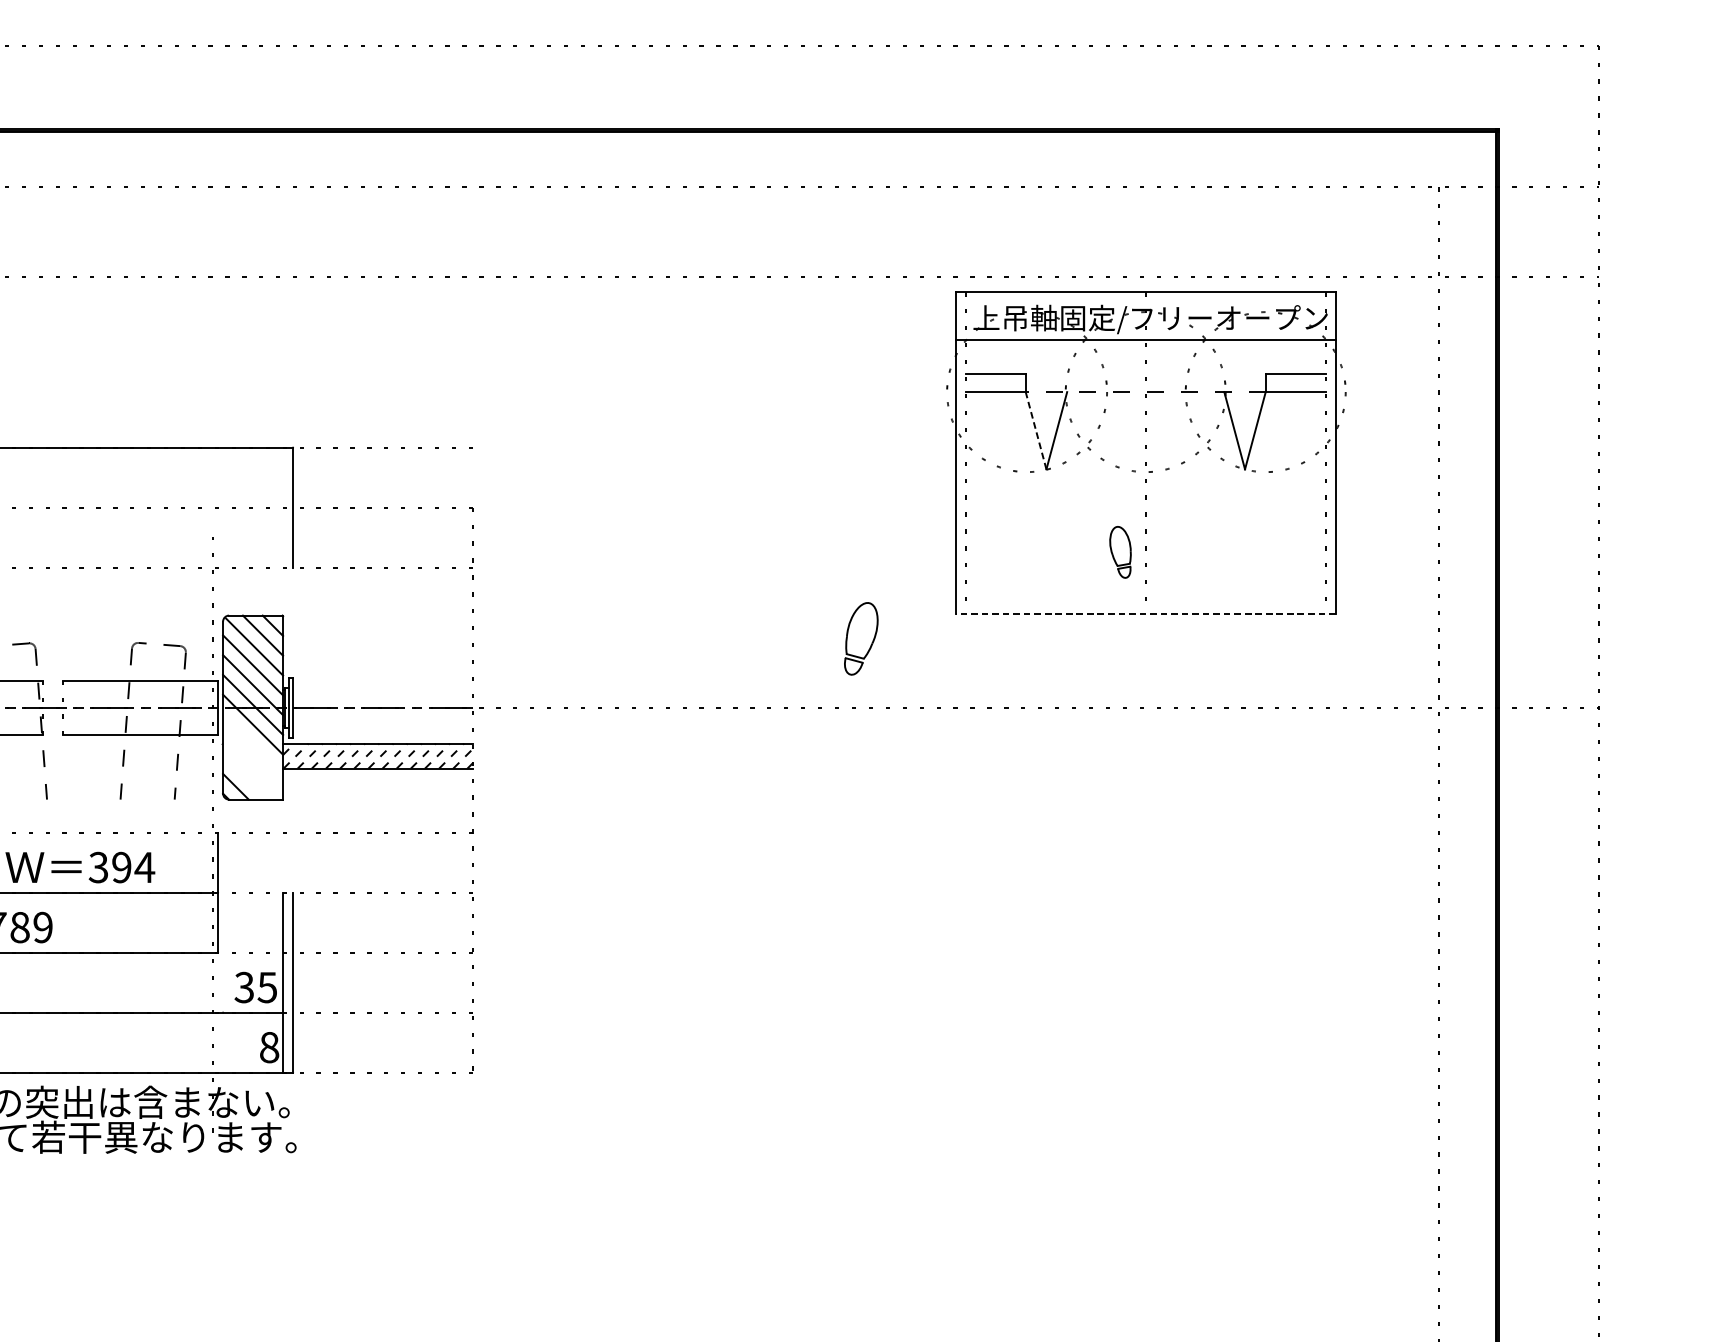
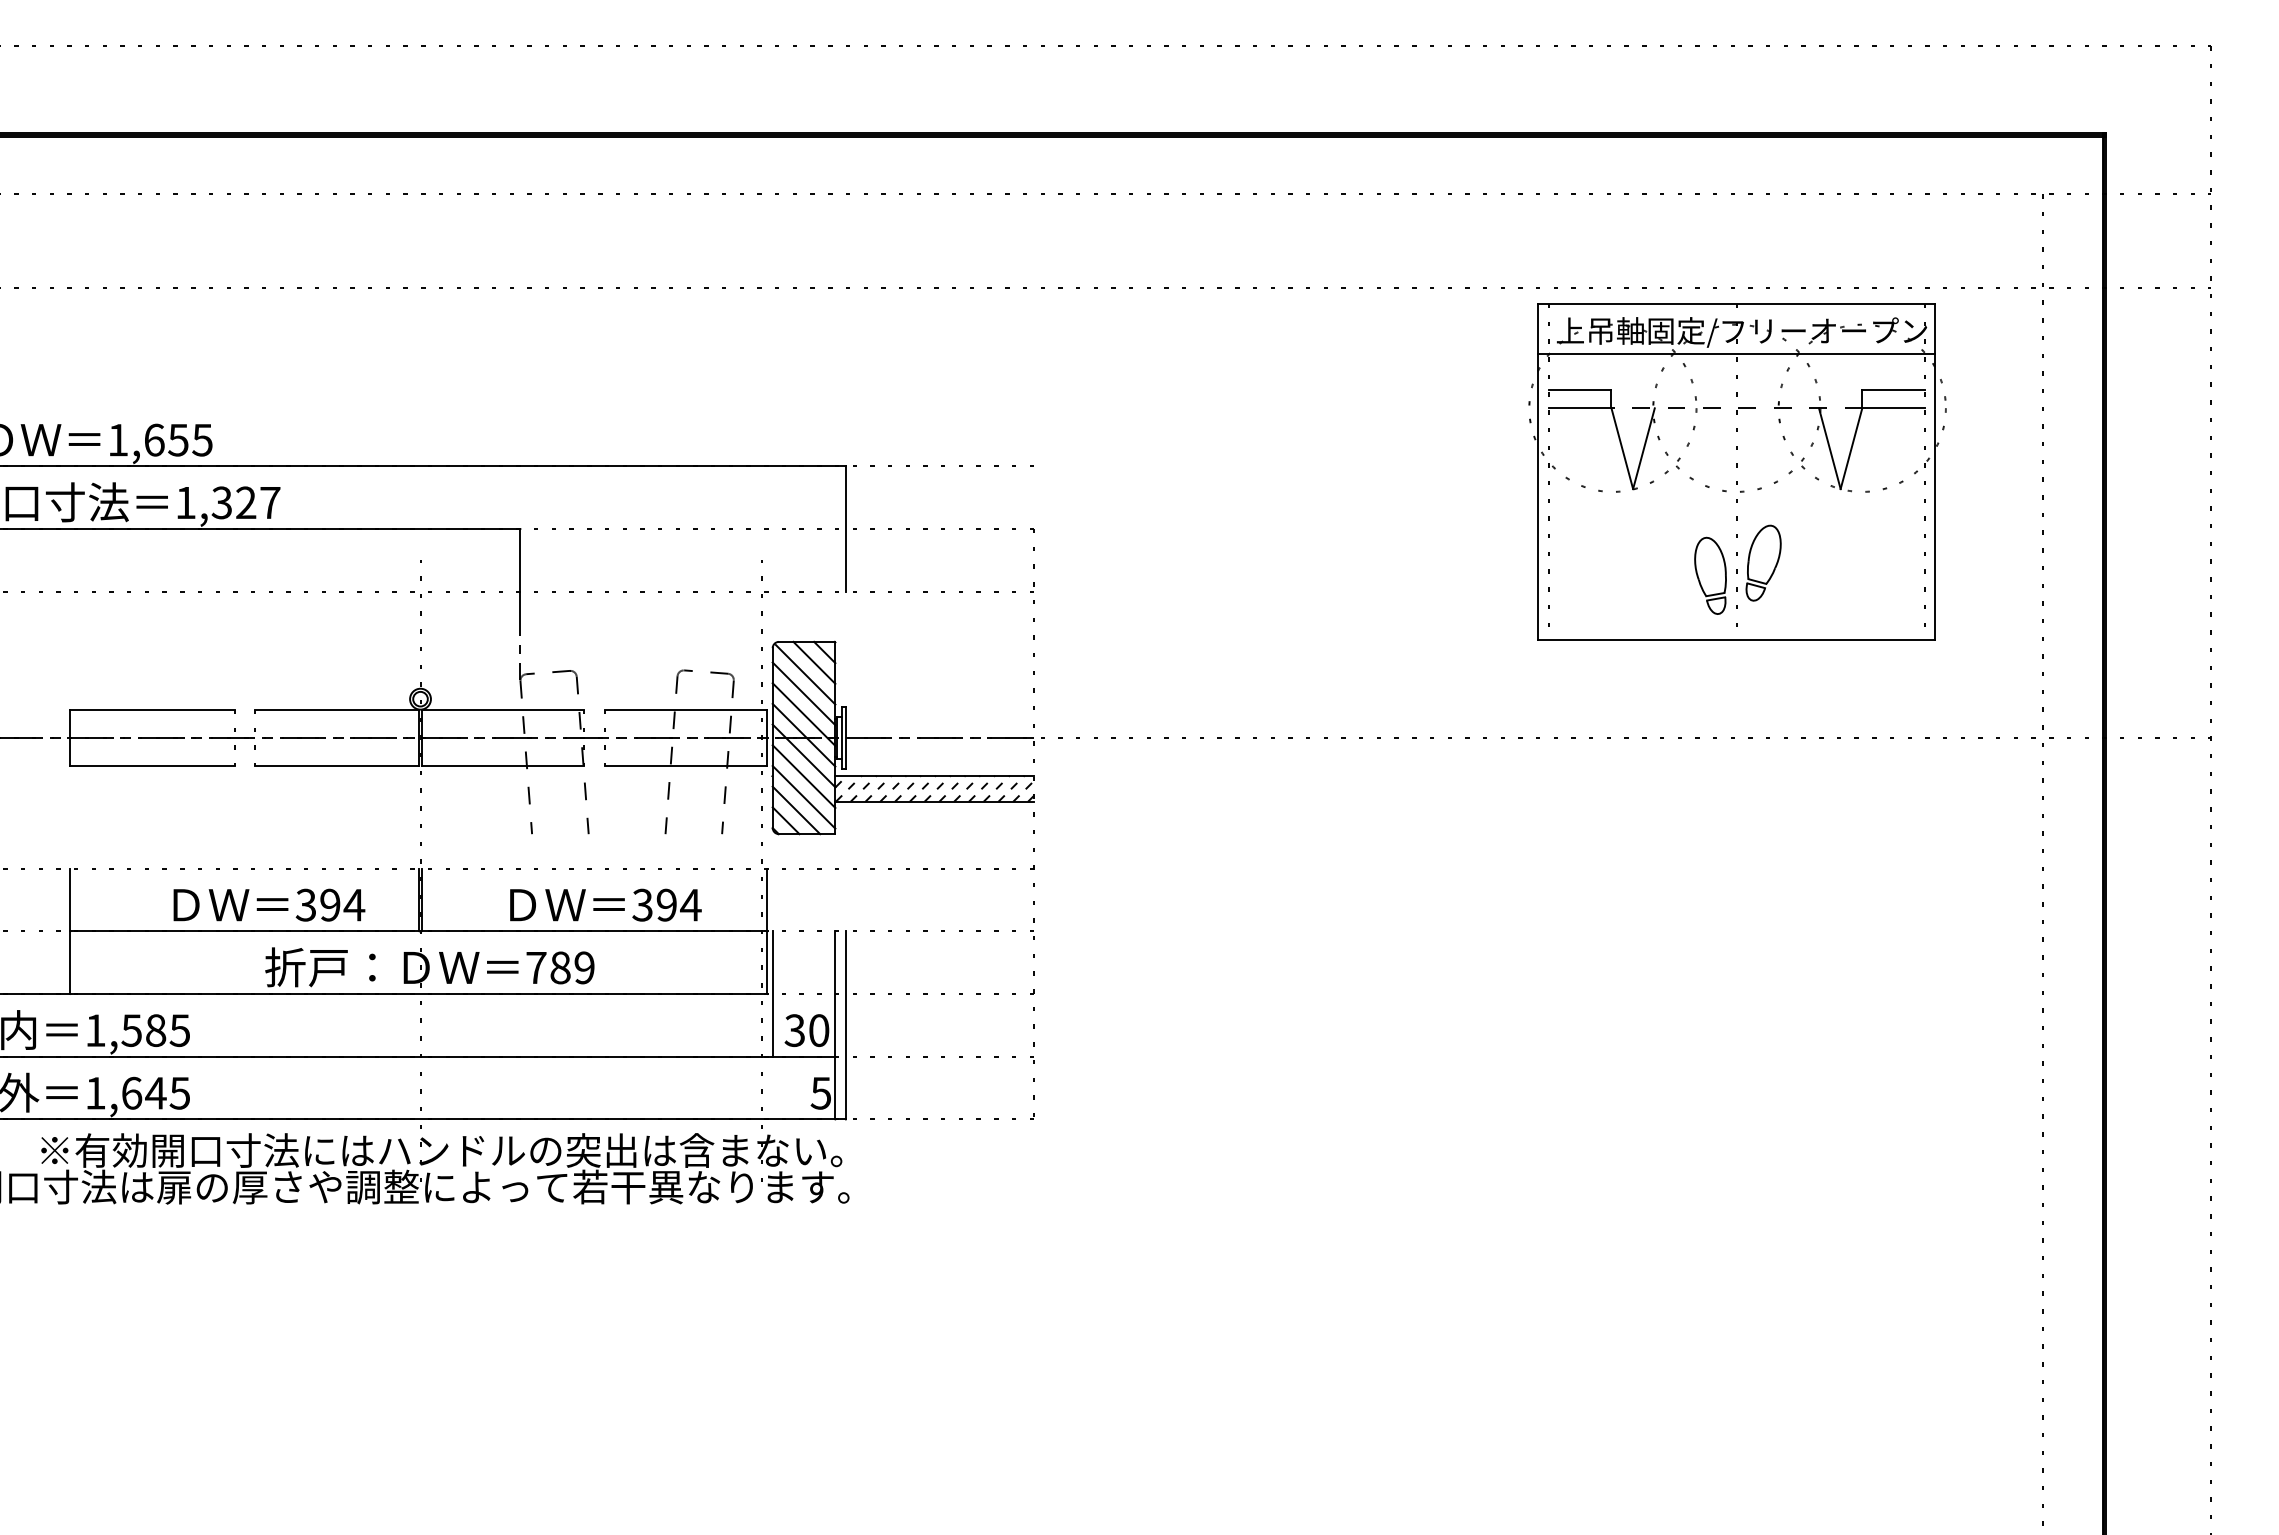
line: (1036, 430) -> (1622, 448), dashed -> solid
part: (1120, 552) -> (1710, 575), size x1.43
line: (1145, 614) -> (1736, 640), dashed -> solid
part: (861, 638) -> (1763, 562), moved
line: (252, 744) -> (803, 776), added
line: (252, 763) -> (803, 796), added
line: (245, 776) -> (796, 810), added
line: (222, 952) -> (772, 993), added
text: (266, 987) -> (818, 1030), 35 -> 30
text: (268, 1047) -> (820, 1093), 8 -> 5

